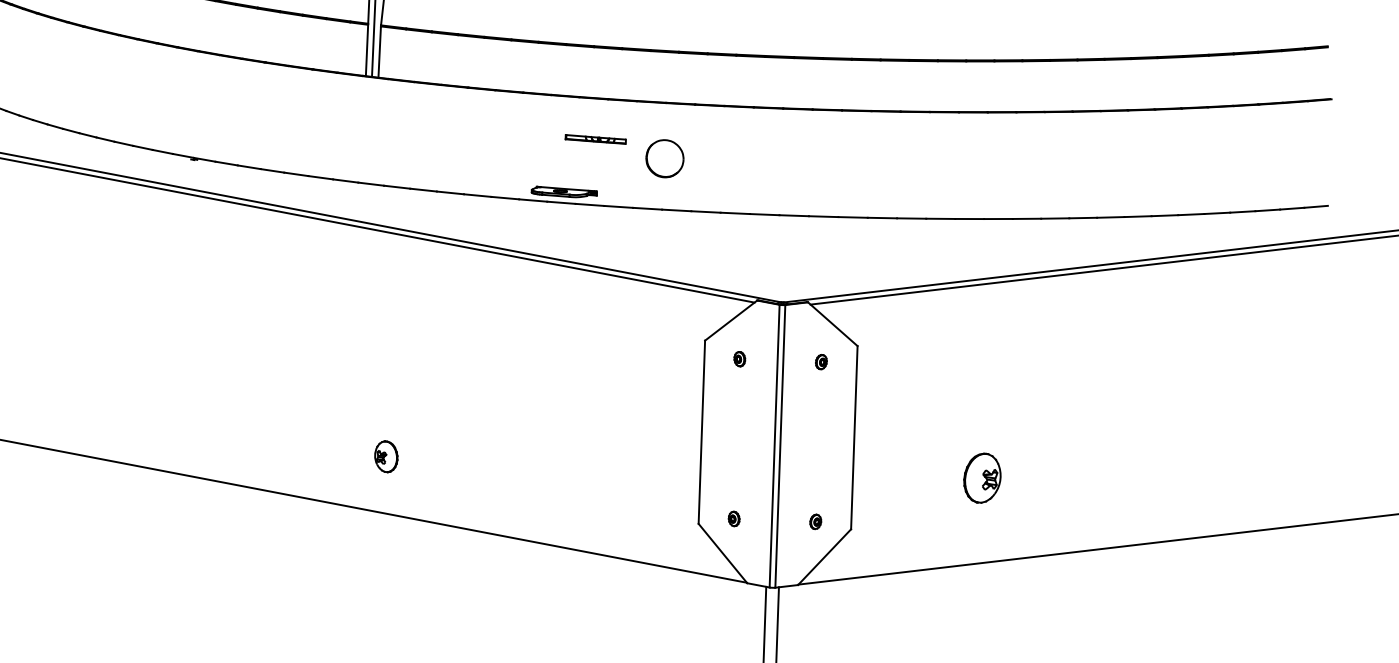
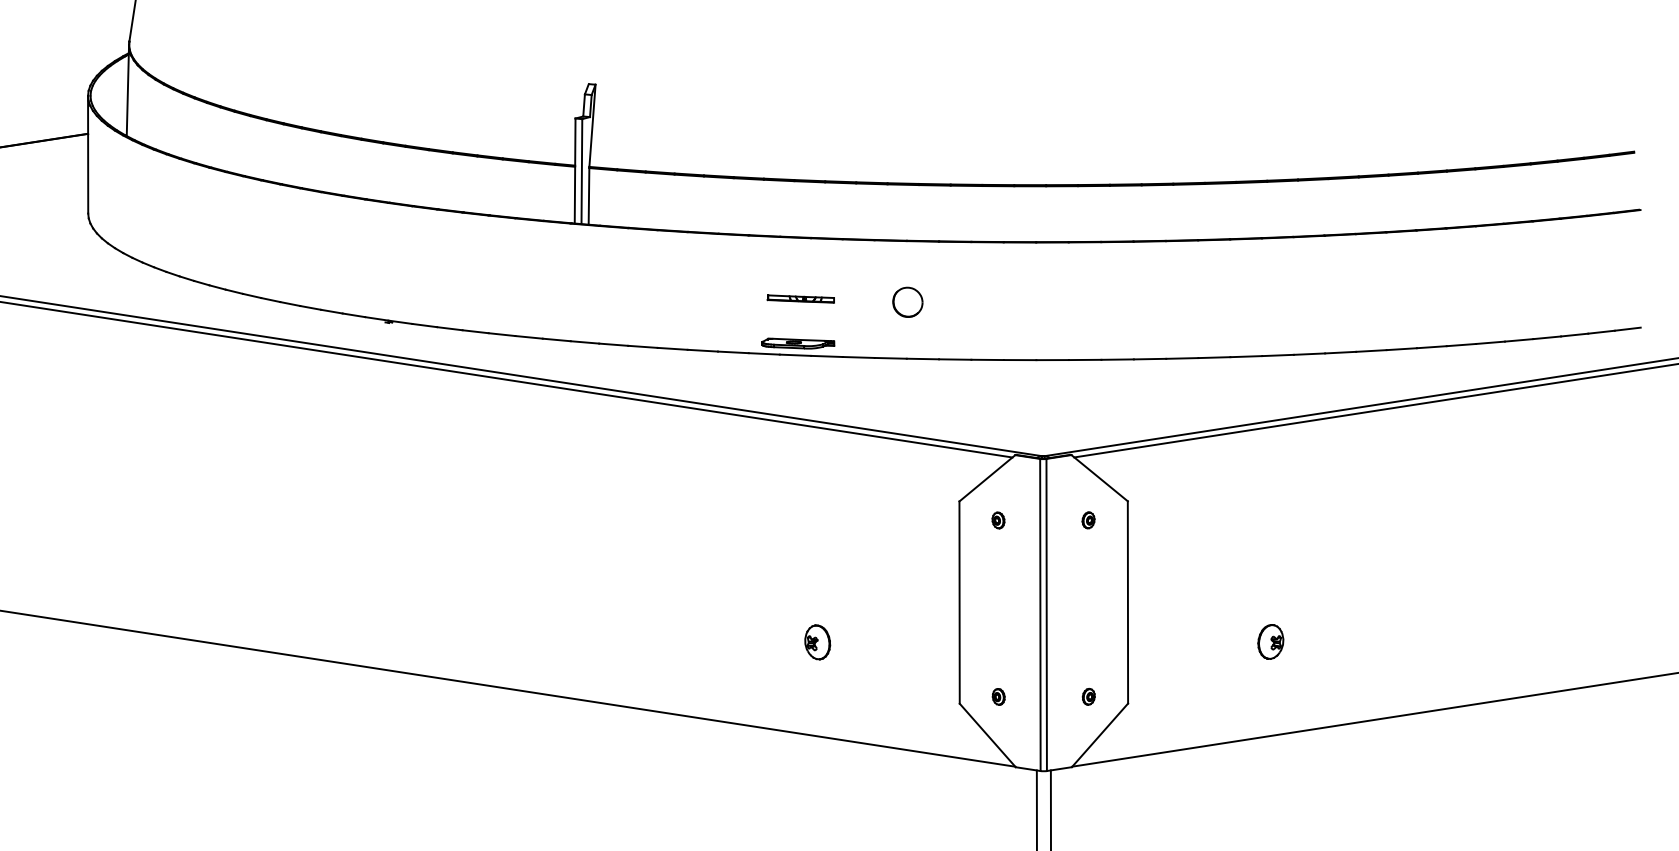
part: (595, 138) -> (800, 298), moved
part: (664, 157) -> (907, 301), size x0.71
part: (386, 456) -> (817, 642), moved
part: (982, 477) -> (1270, 641), size x0.62

